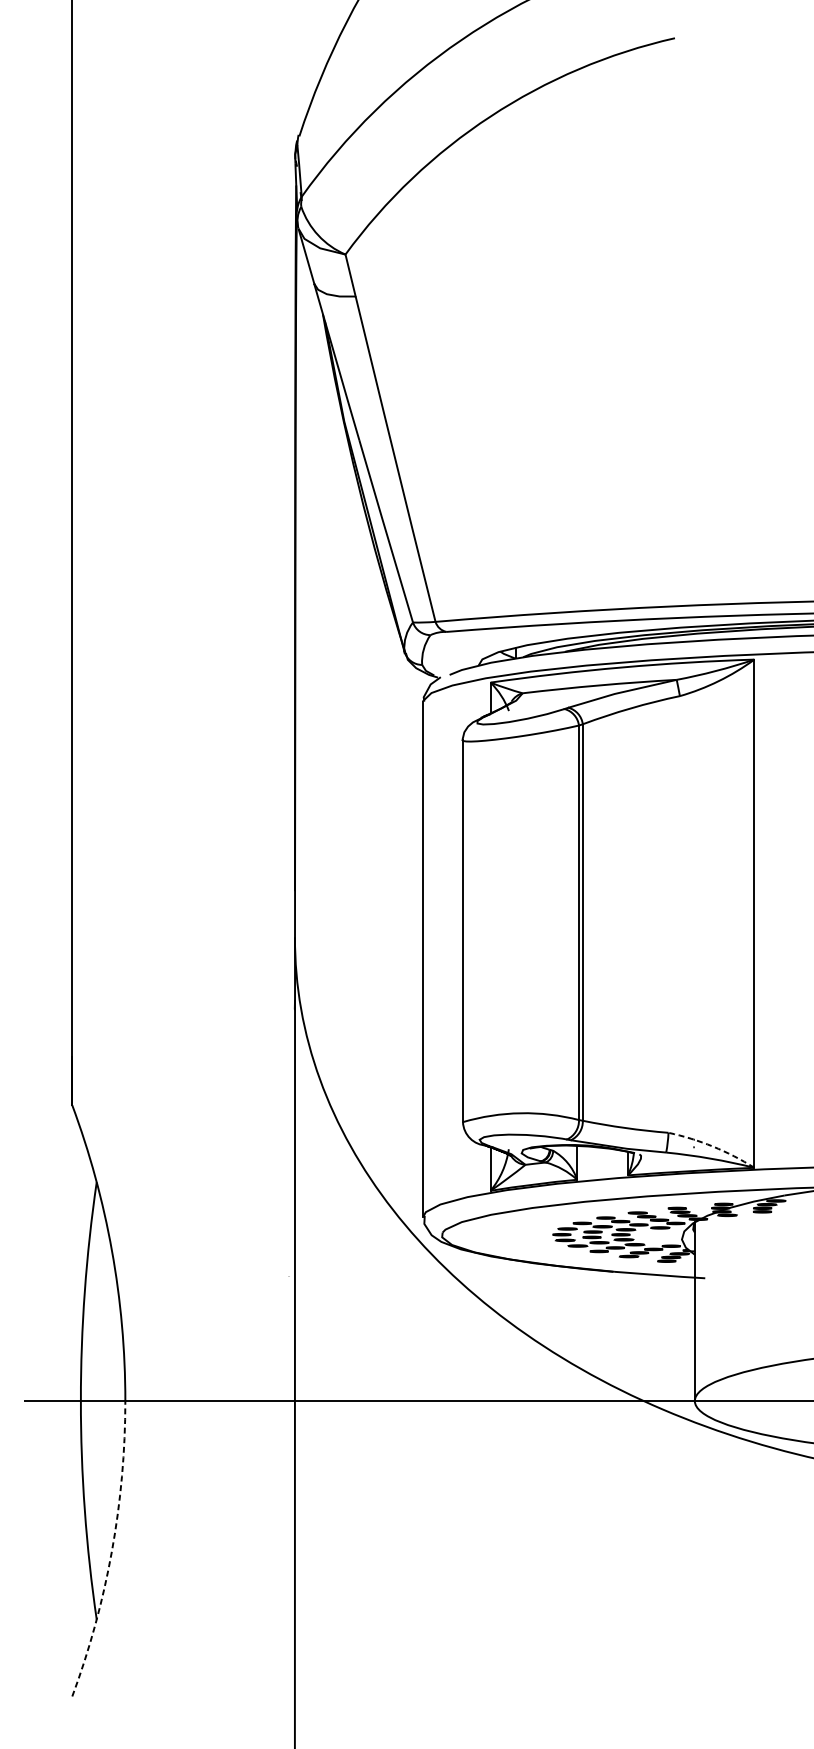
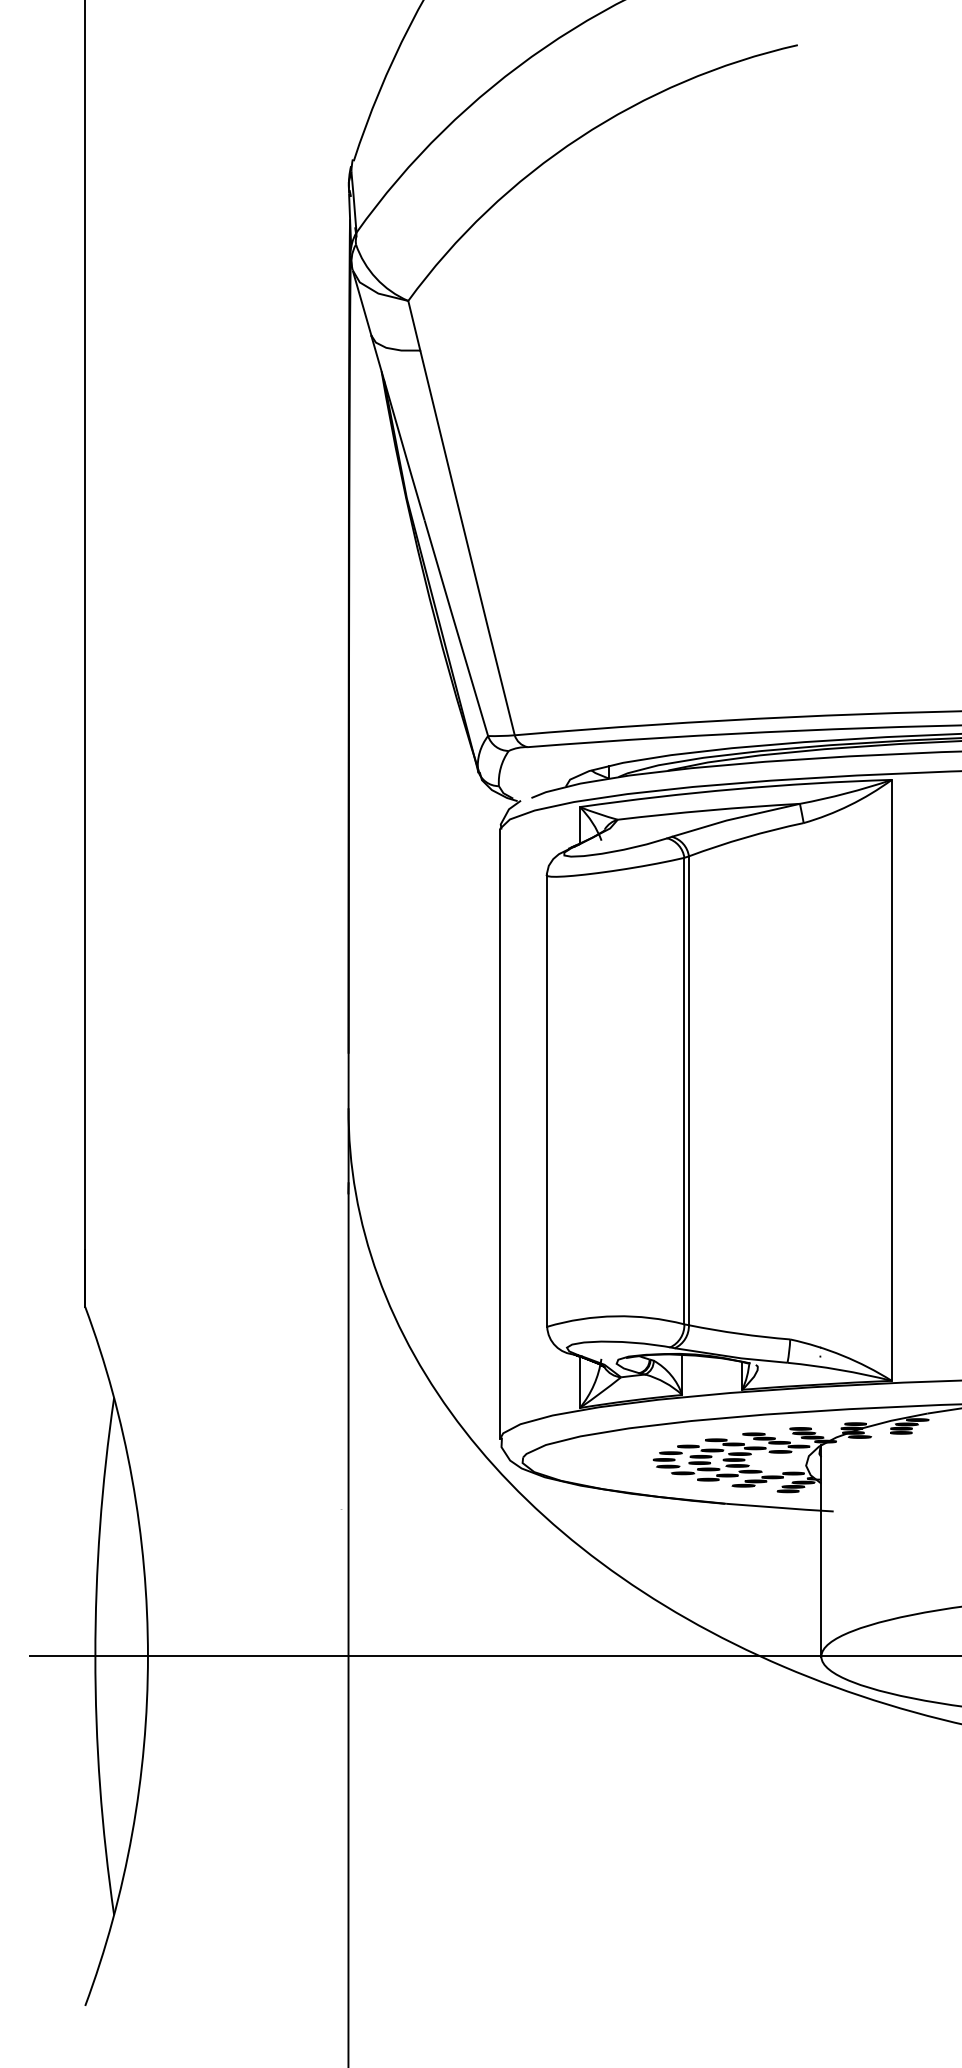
arc: (712, 1146) -> (842, 1355), dashed -> solid
arc: (112, 1551) -> (132, 1834), dashed -> solid

